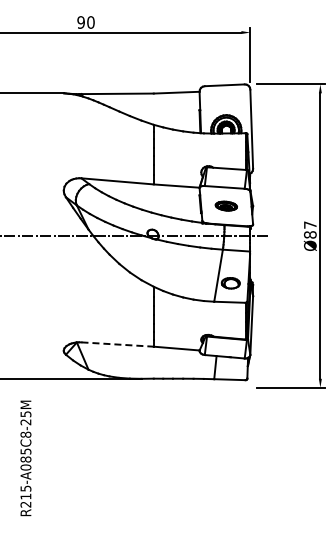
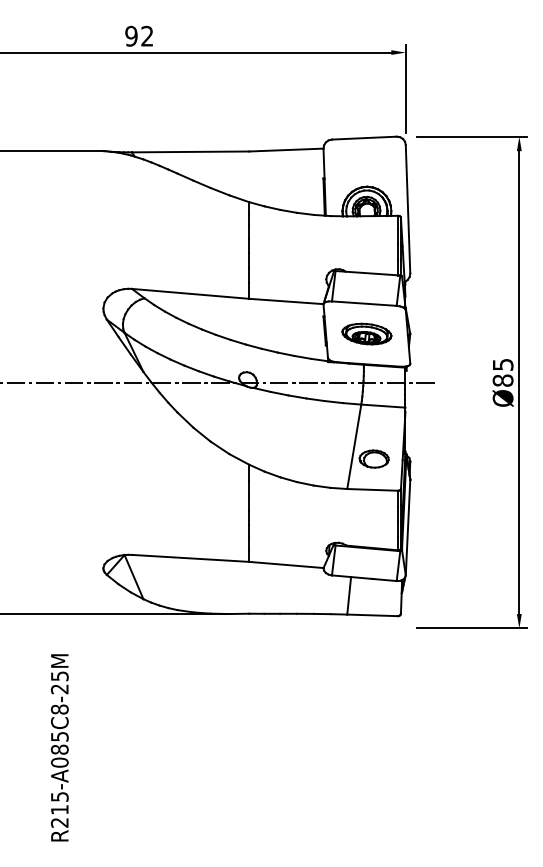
text: (90, 22) -> (146, 36), 90 -> 92
part: (226, 205) -> (367, 332), size x1.43
text: (310, 224) -> (503, 363), Ø87 -> Ø85
line: (118, 344) -> (192, 558), dashed -> solid
text: (25, 458) -> (59, 748), moved

